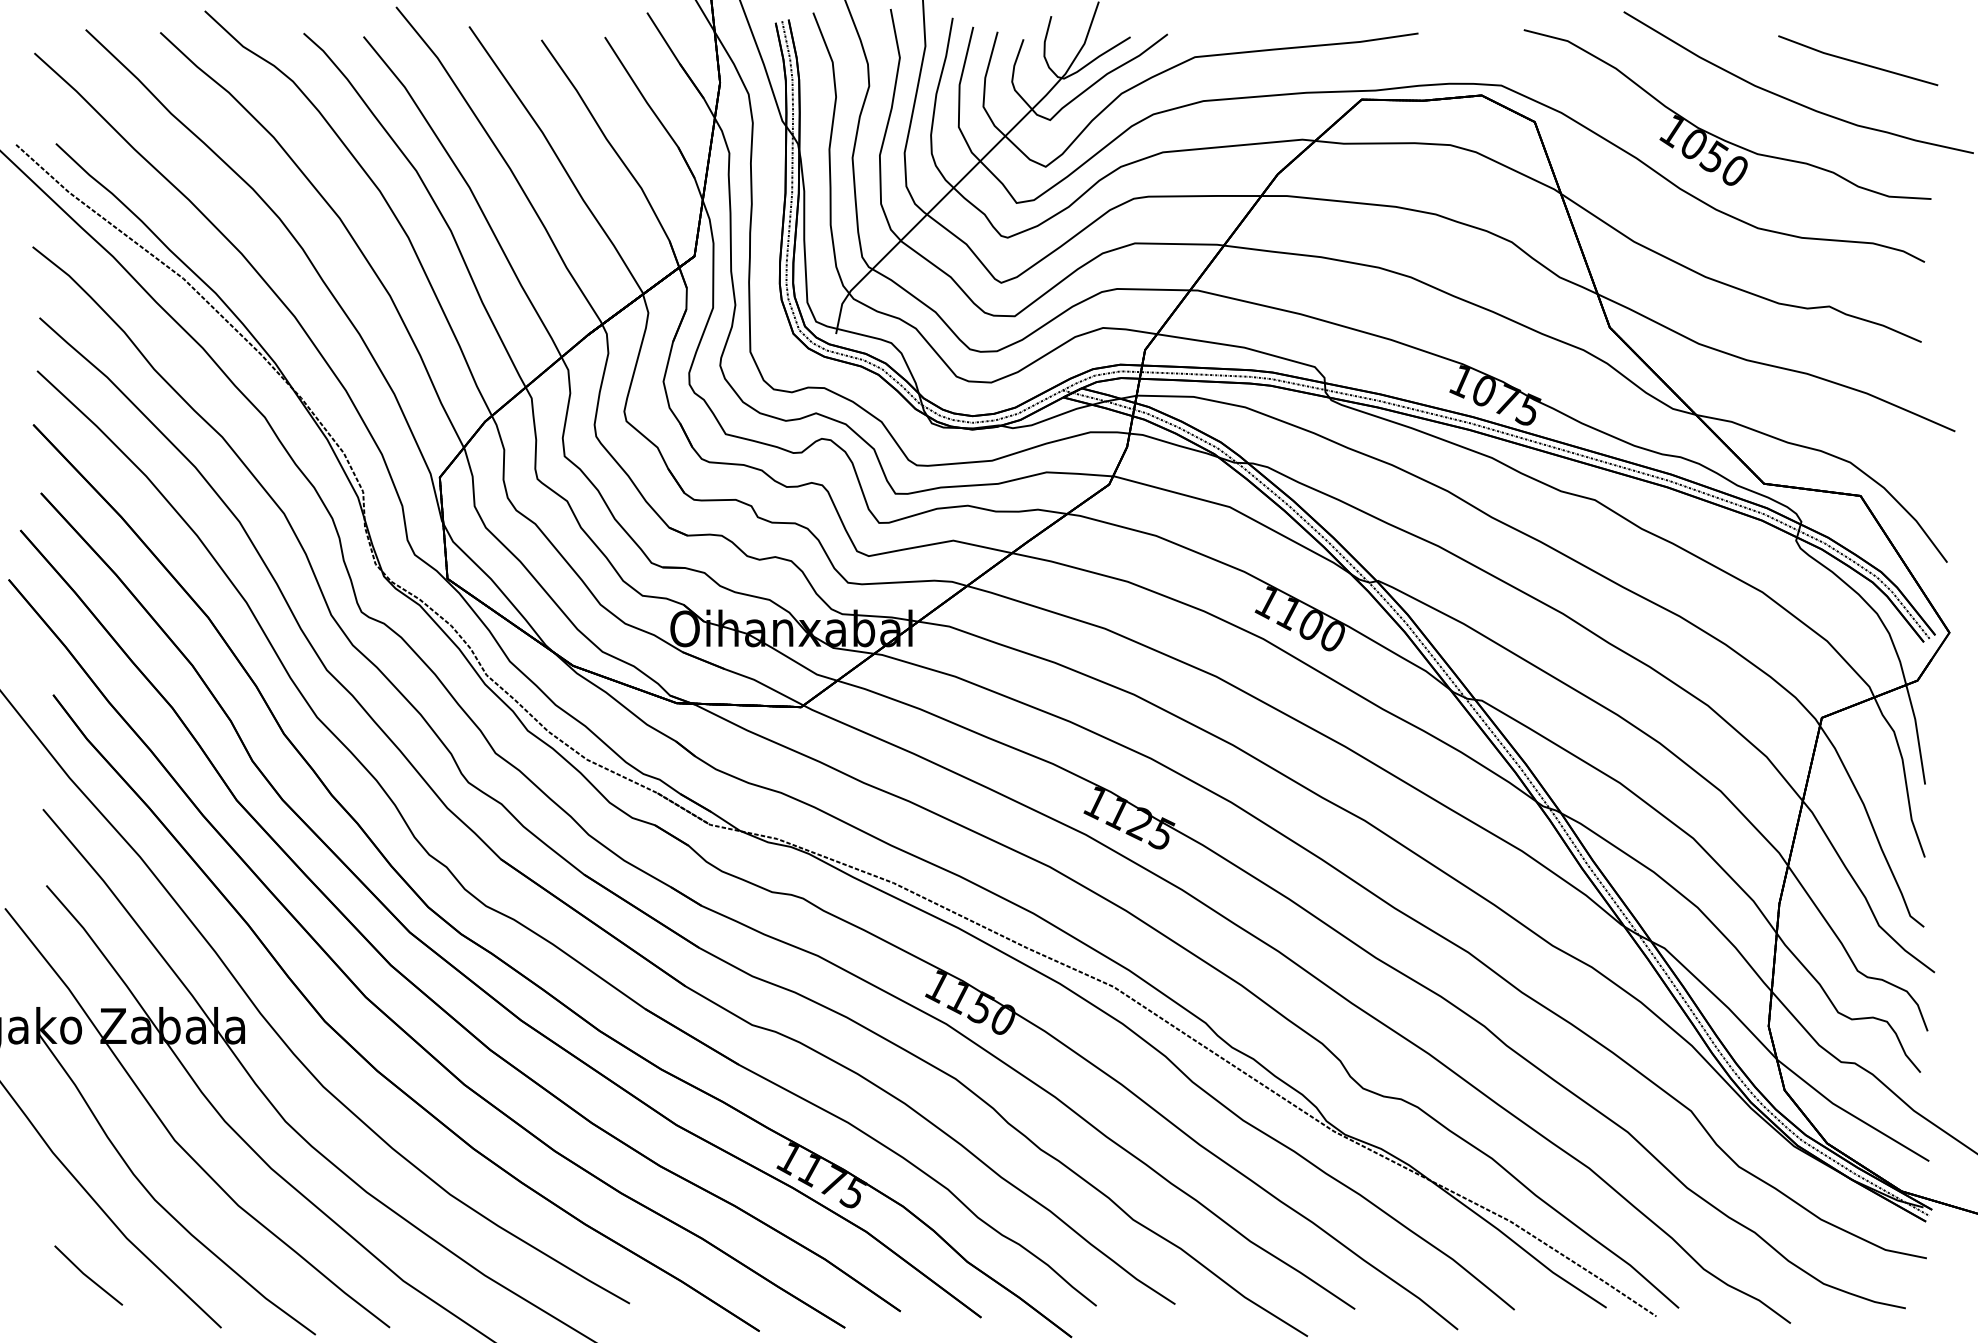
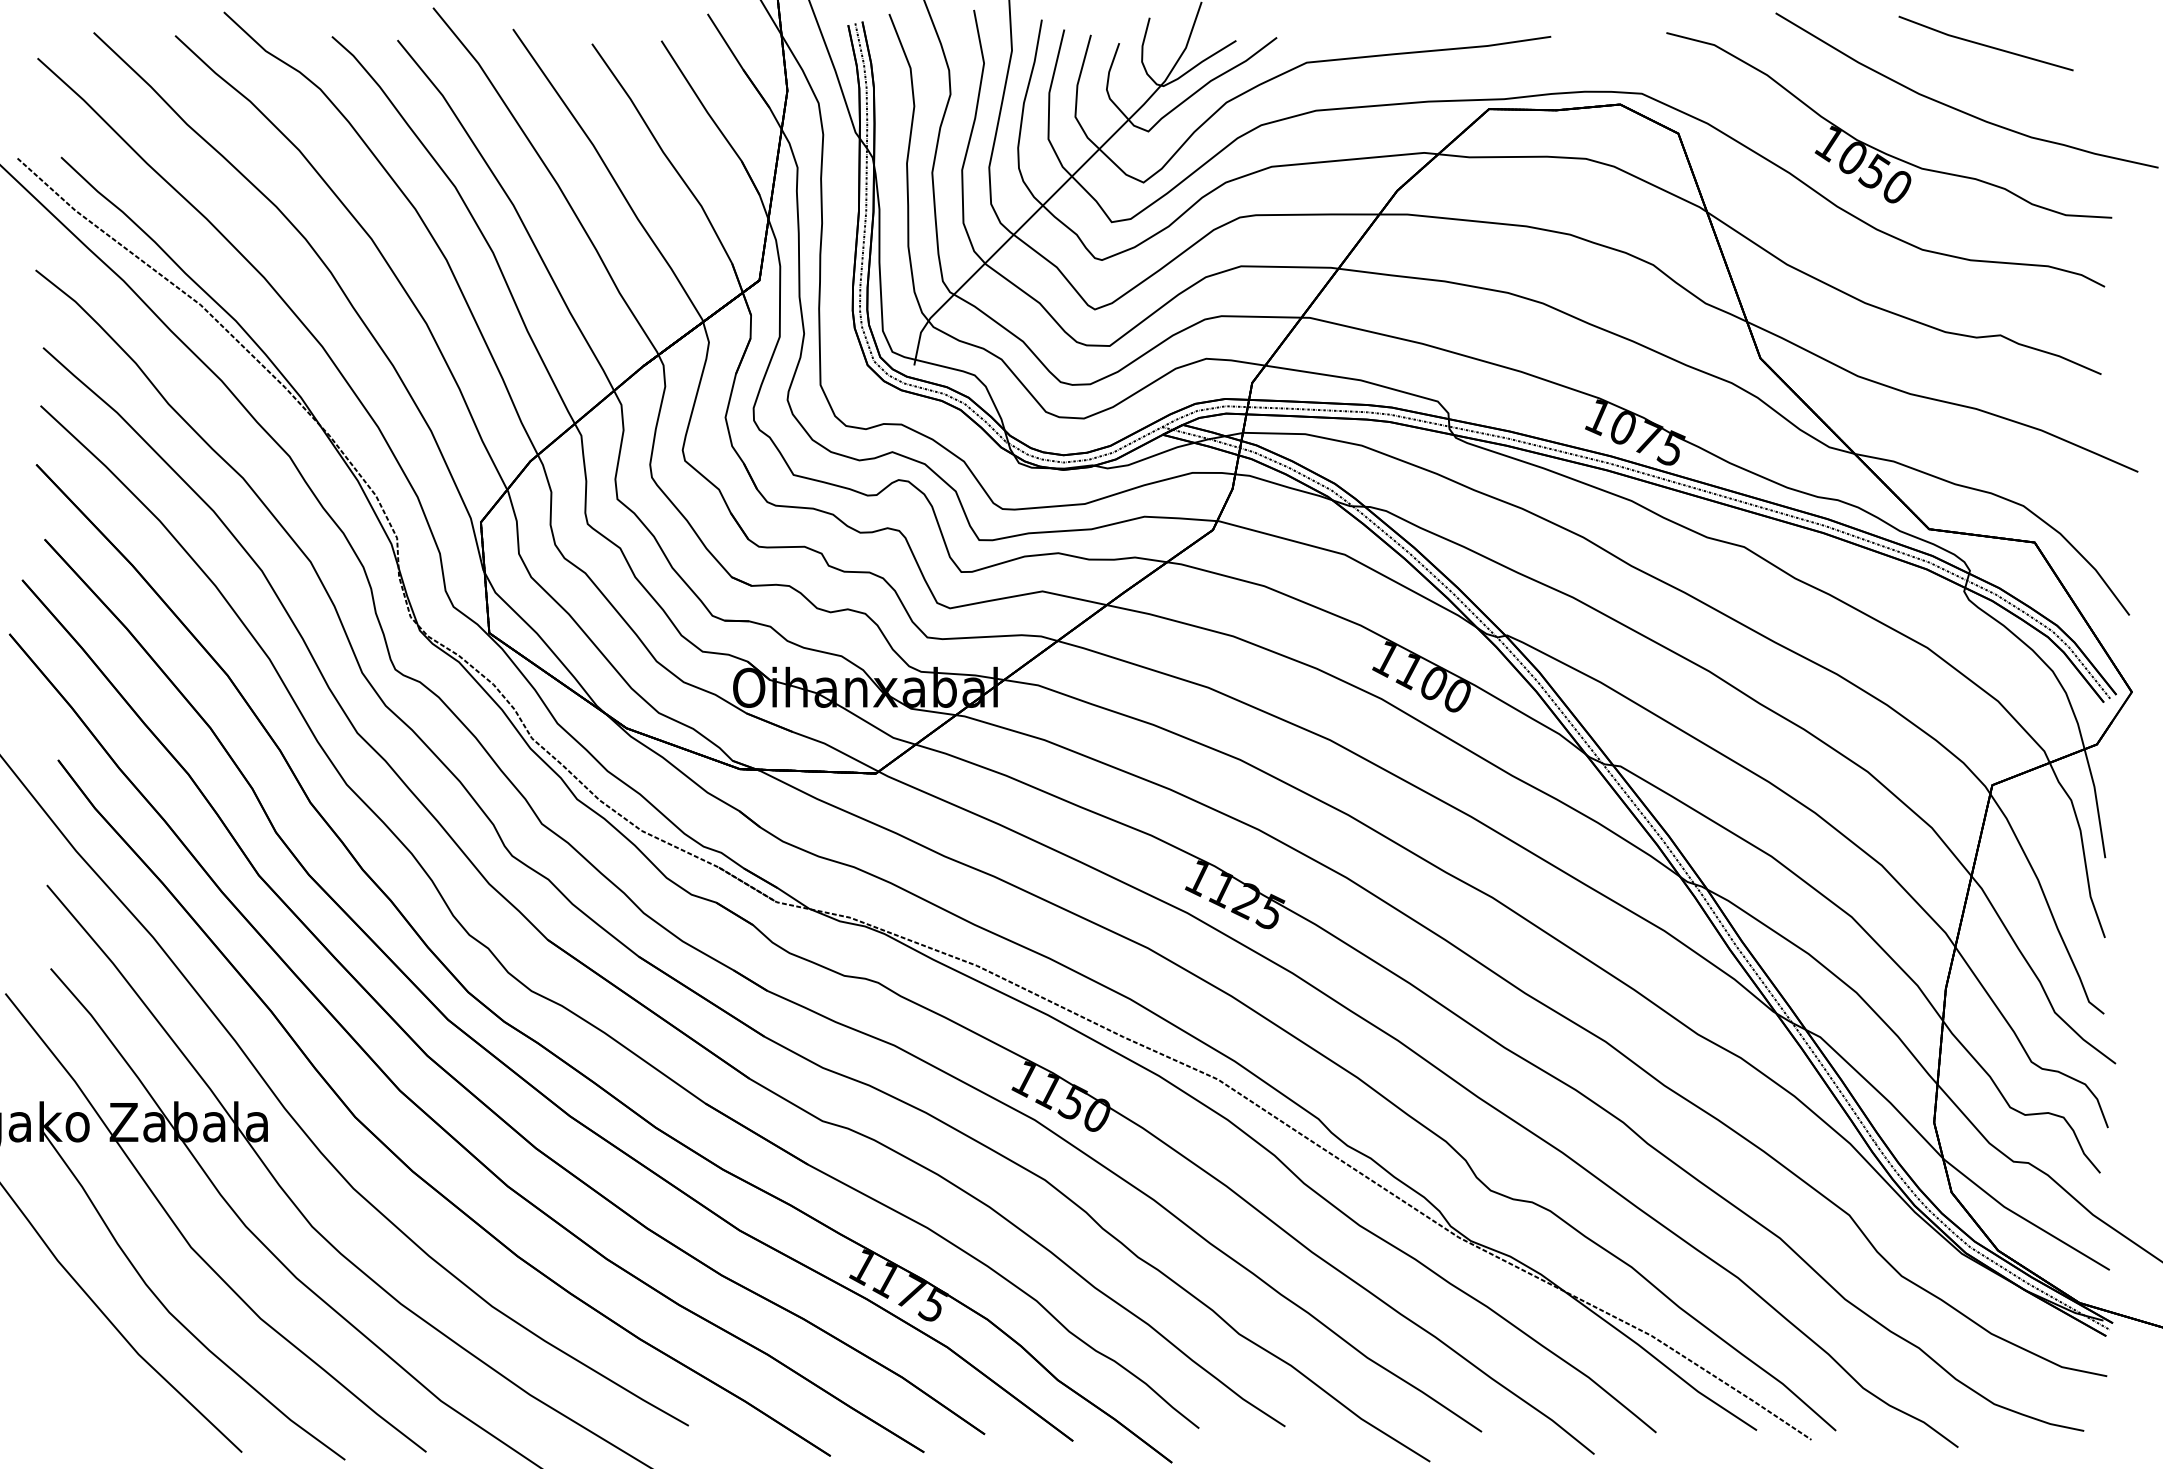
line: (1857, 61) -> (1985, 44), moved
line: (87, 1275) -> (95, 1395), removed

